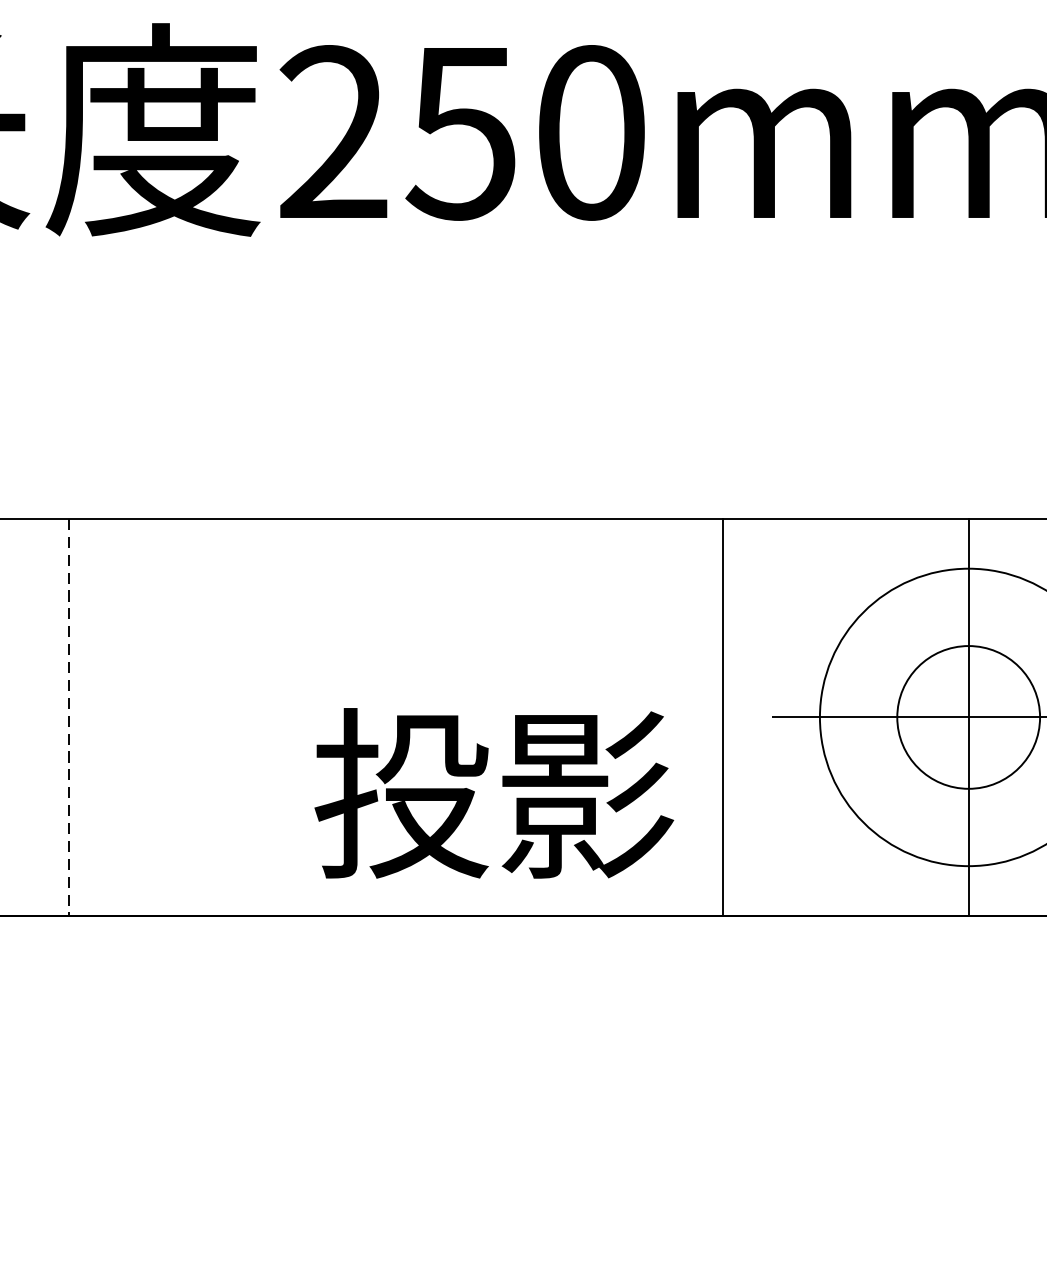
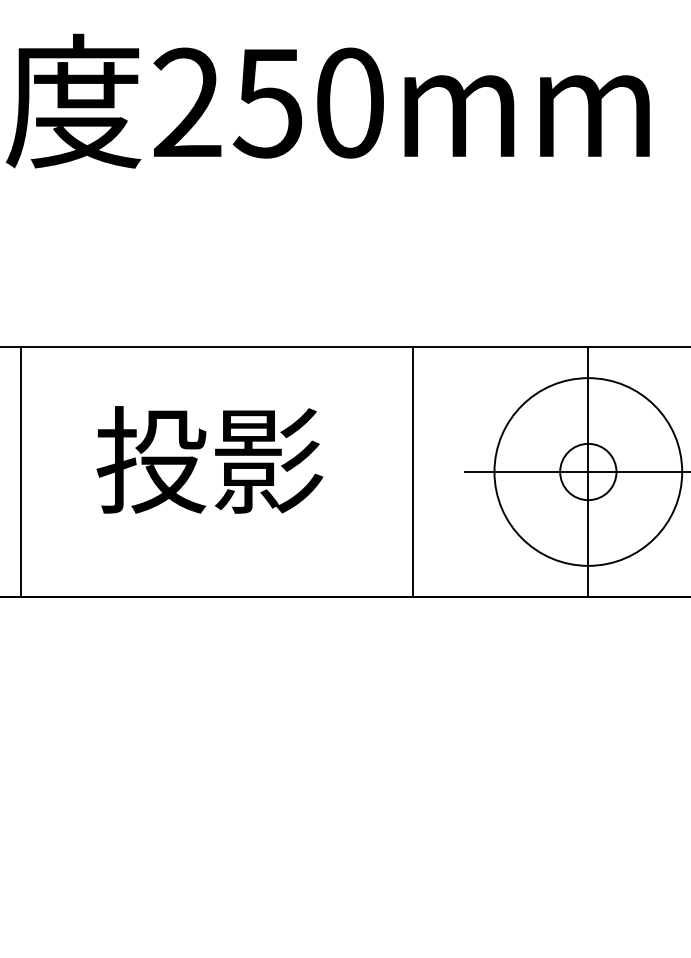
line: (723, 716) -> (412, 471), moved
circle: (968, 716) -> (588, 471), size x0.62
line: (68, 718) -> (20, 472), dashed -> solid
text: (493, 792) -> (209, 459), moved

